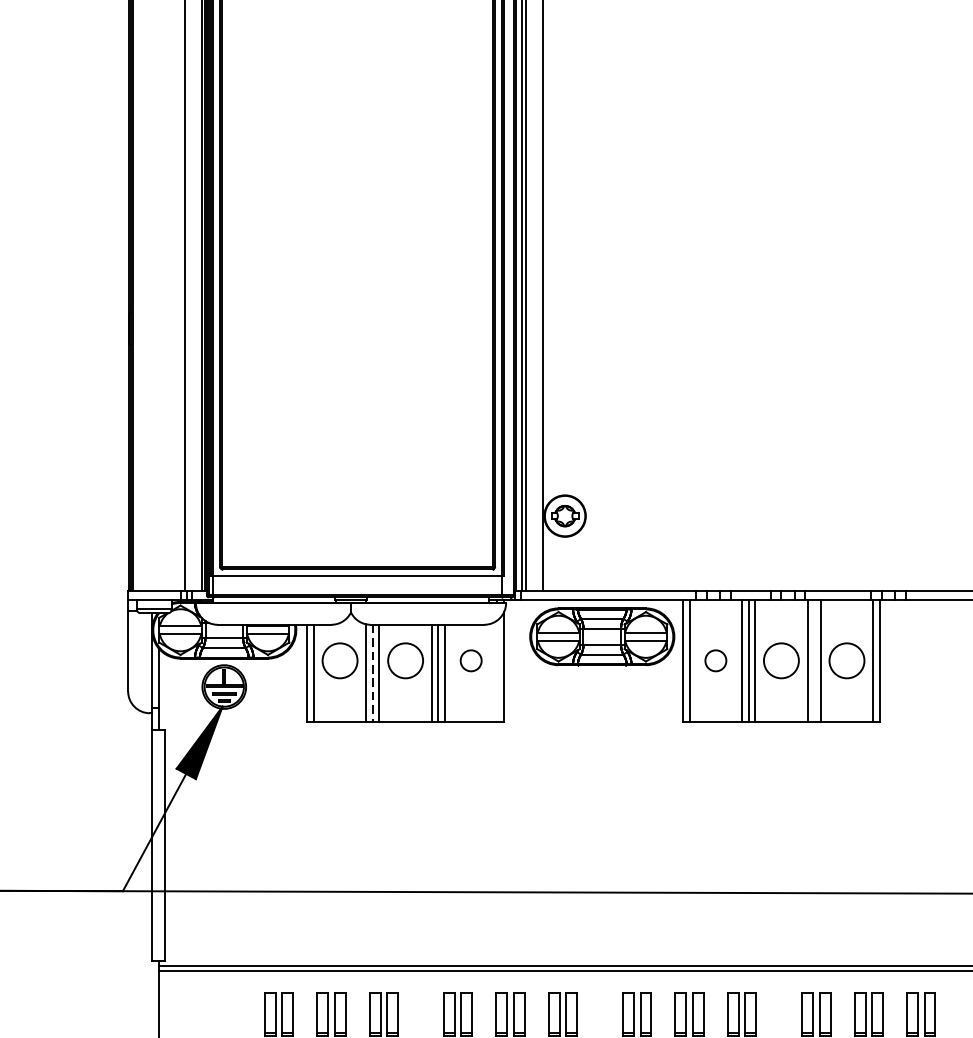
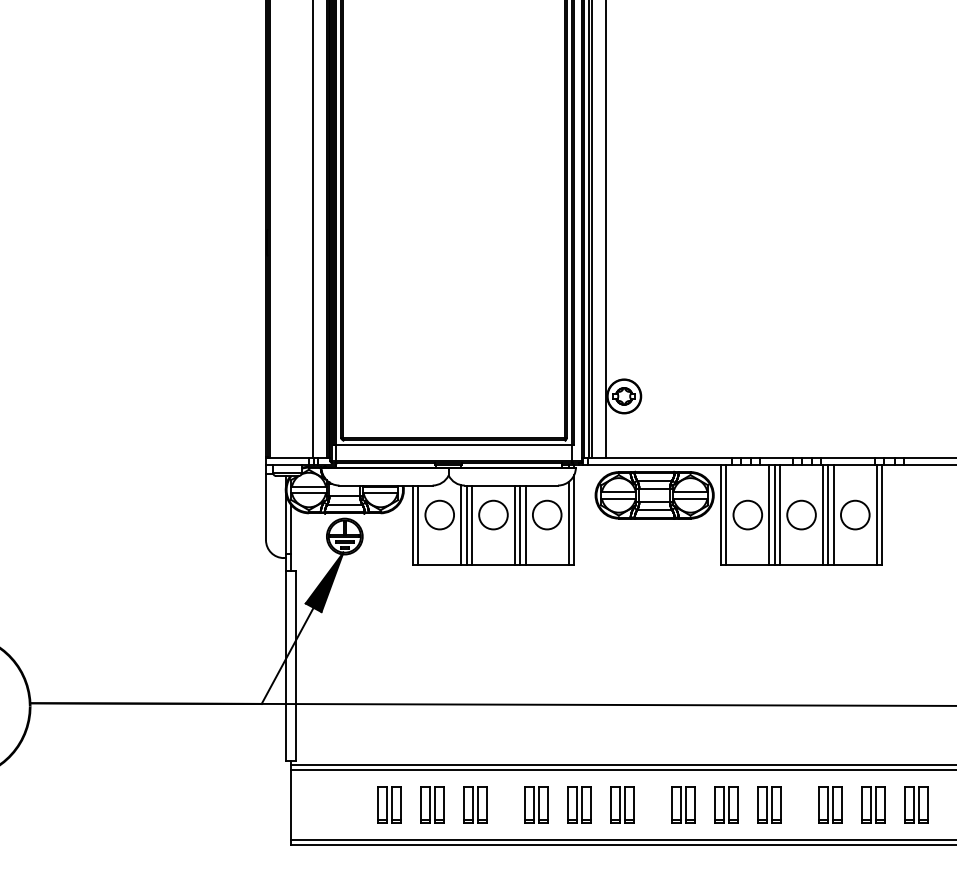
circle: (470, 660) -> (546, 514), size x1.67
circle: (715, 660) -> (747, 514), size x1.67
line: (814, 660) -> (828, 514), added
line: (497, 671) -> (568, 523), added
line: (372, 673) -> (466, 525), dashed -> solid

